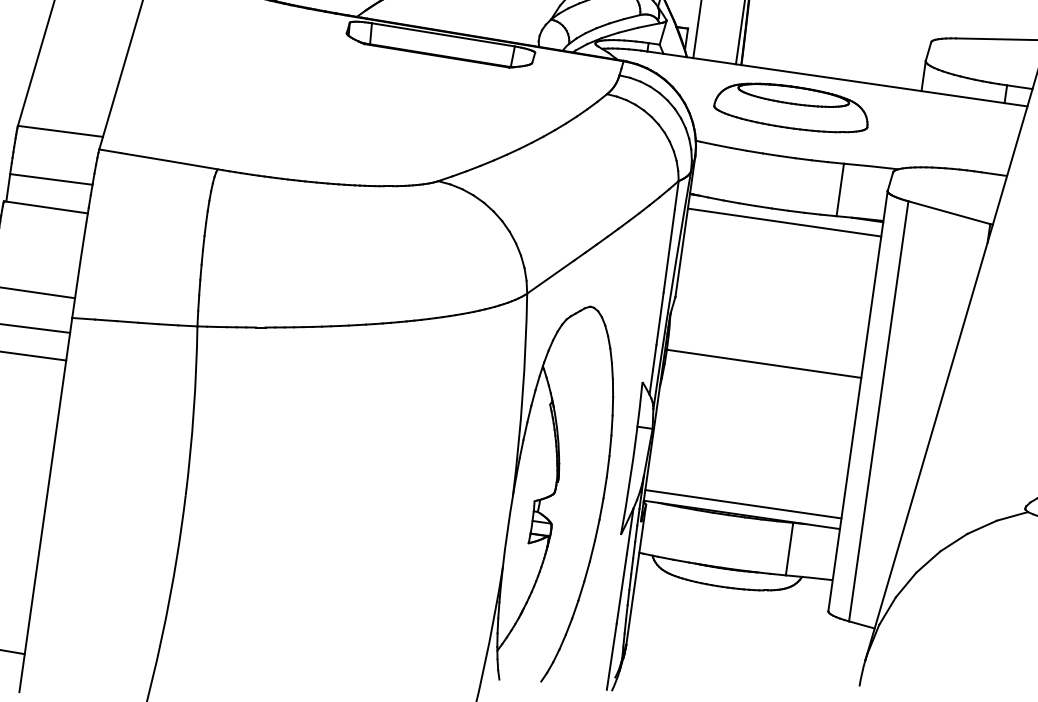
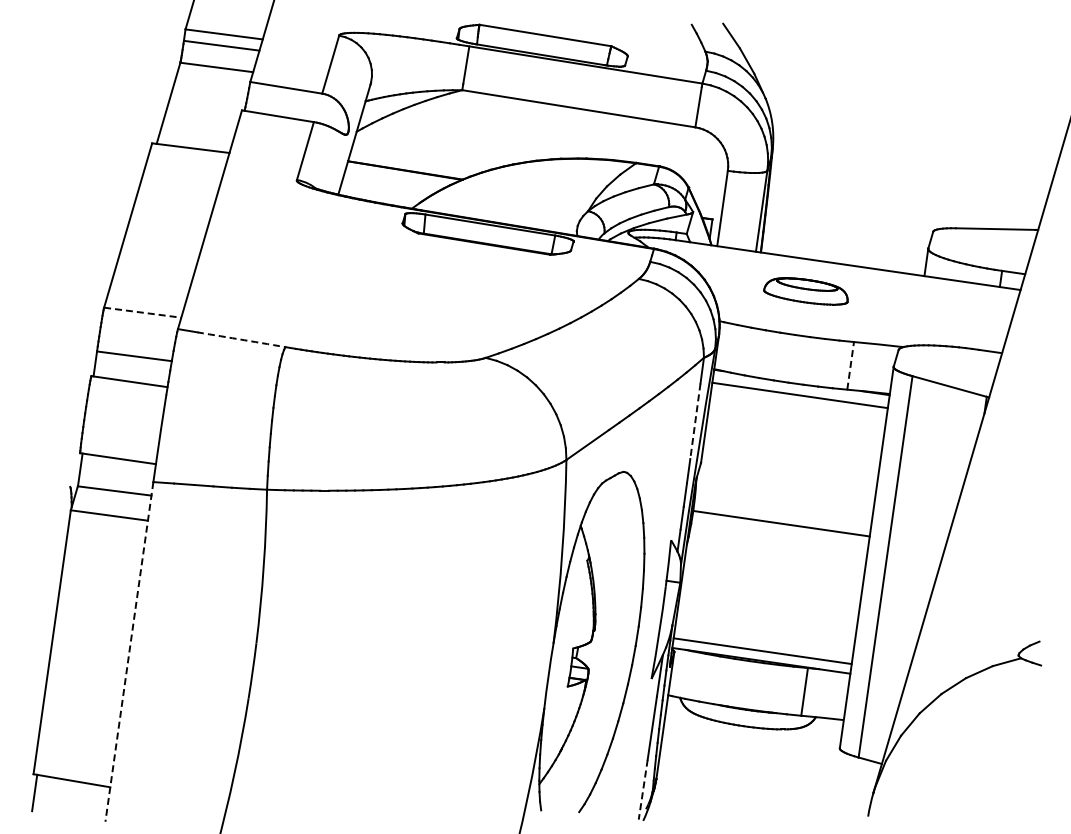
part: (790, 108) -> (805, 291), size x0.6
line: (60, 131) -> (142, 312), solid -> dashed
arc: (172, 162) -> (244, 340), solid -> dashed
line: (840, 189) -> (850, 365), solid -> dashed
line: (669, 251) -> (695, 421), solid -> dashed
line: (45, 504) -> (129, 651), solid -> dashed
line: (612, 657) -> (643, 790), solid -> dashed

